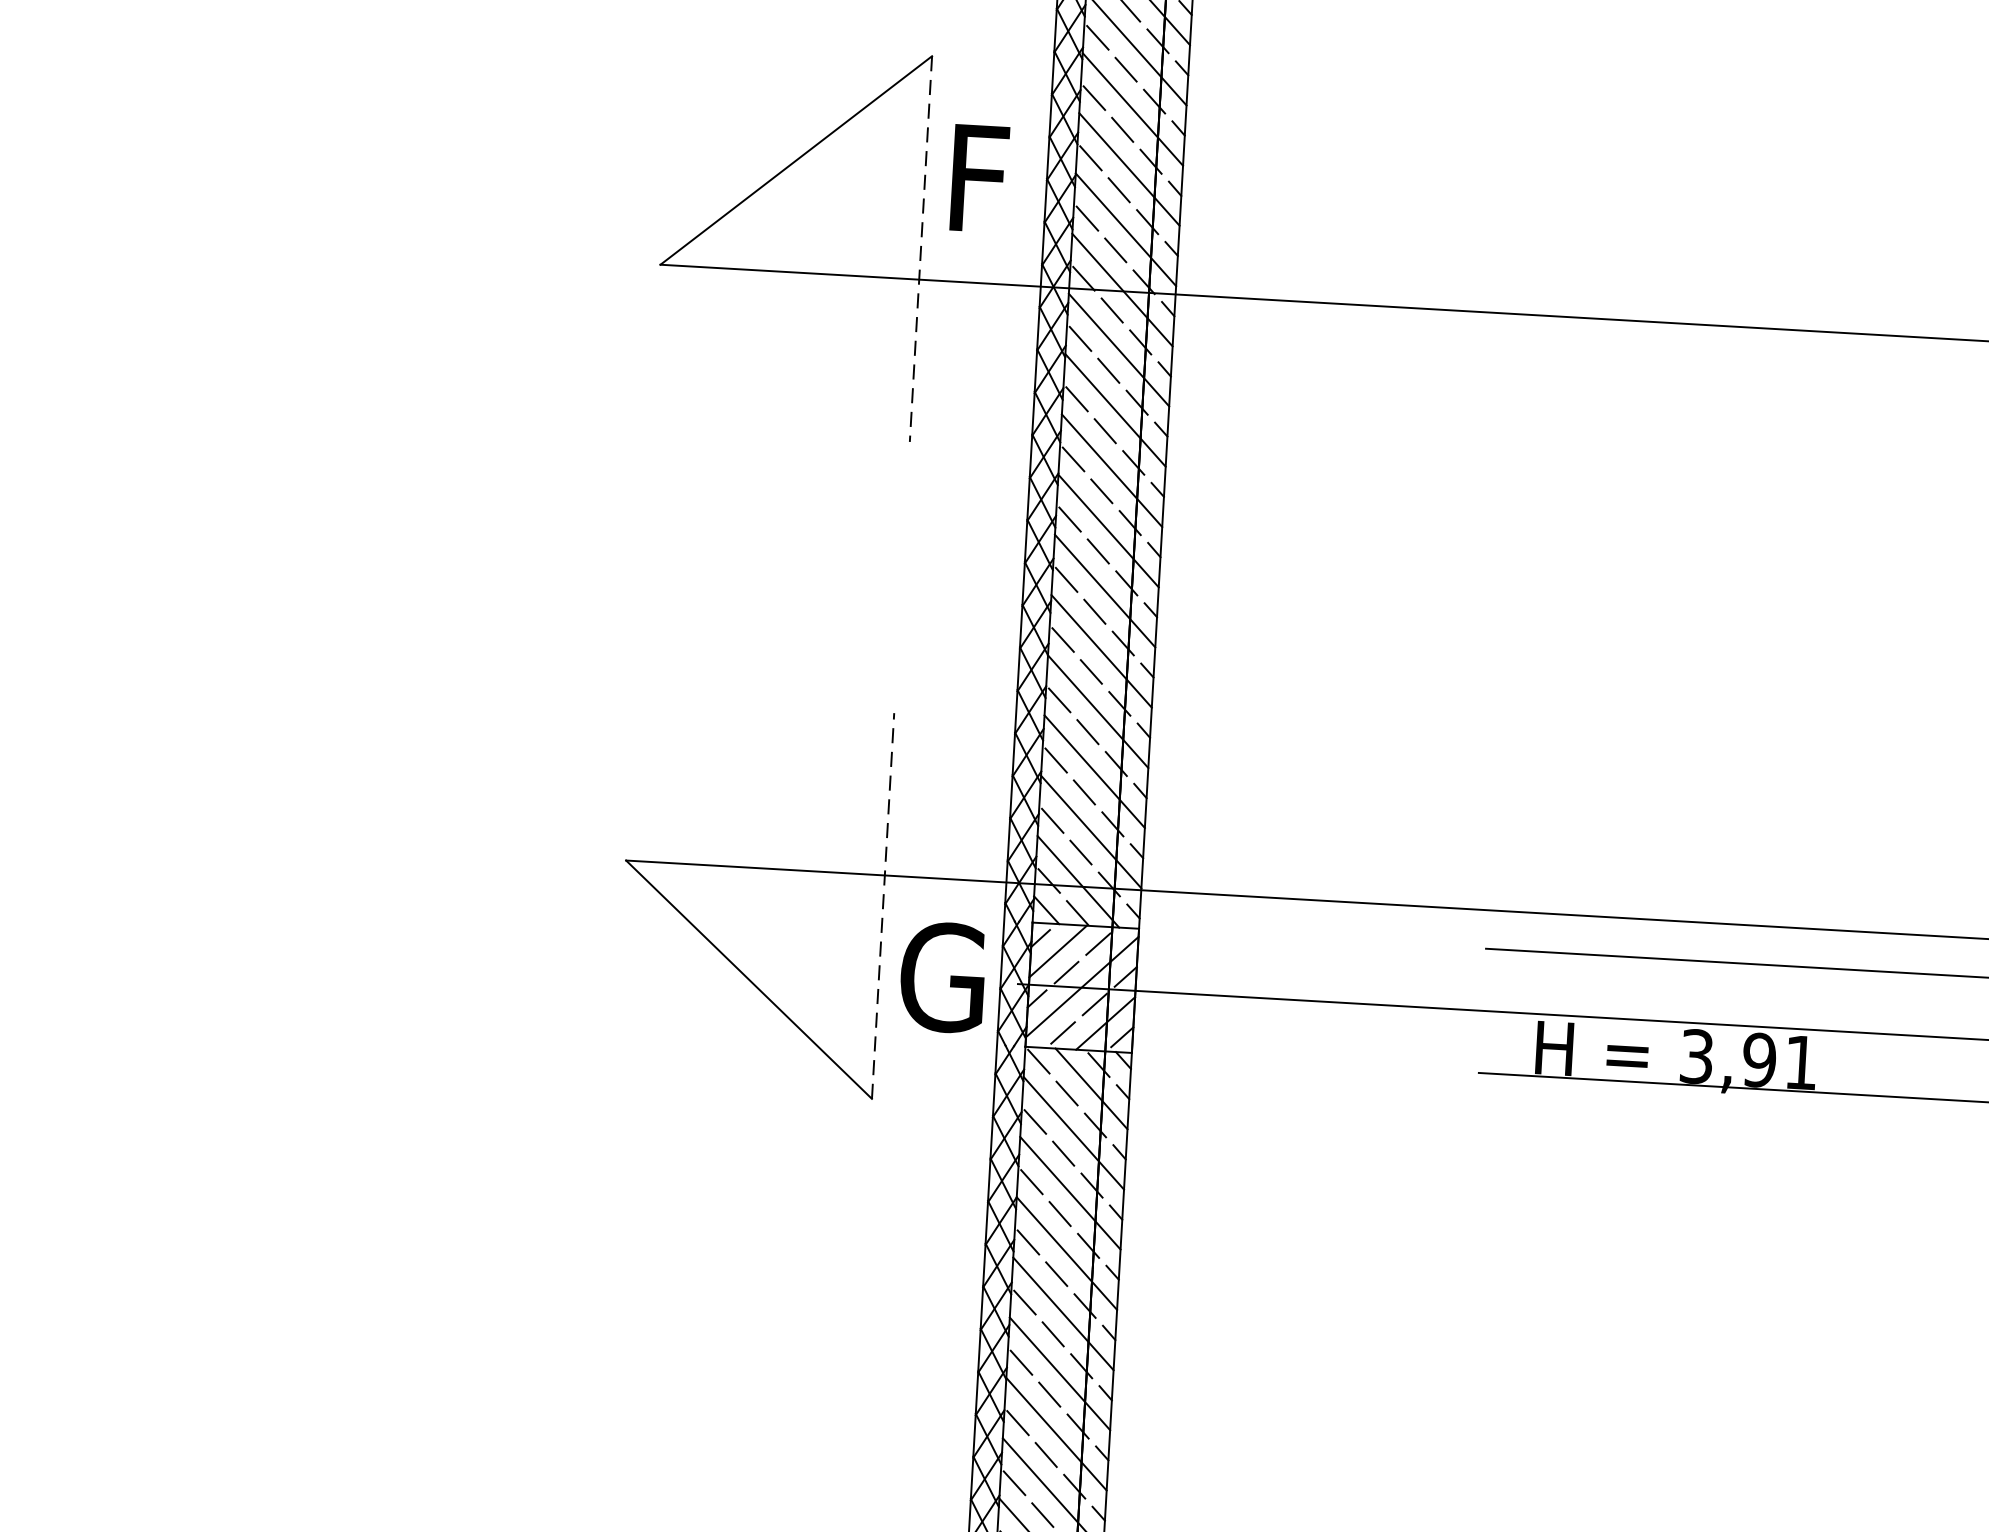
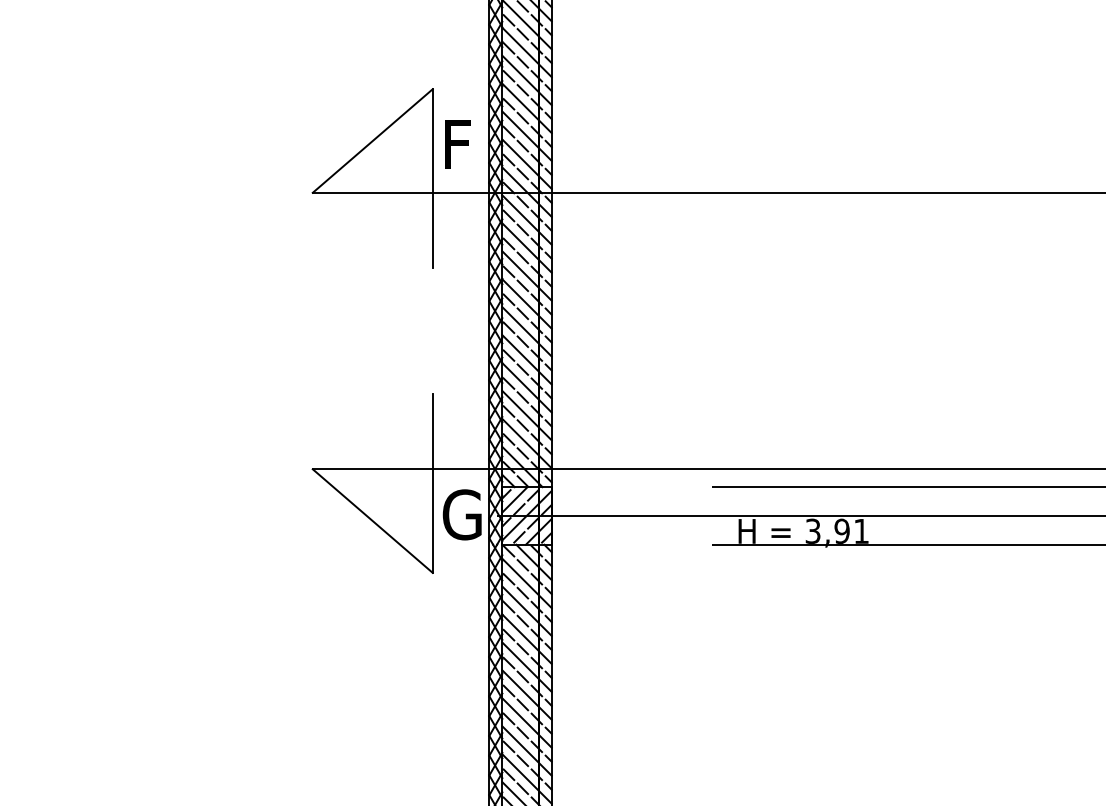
line: (920, 250) -> (432, 179), dashed -> solid
line: (882, 903) -> (432, 482), dashed -> solid

